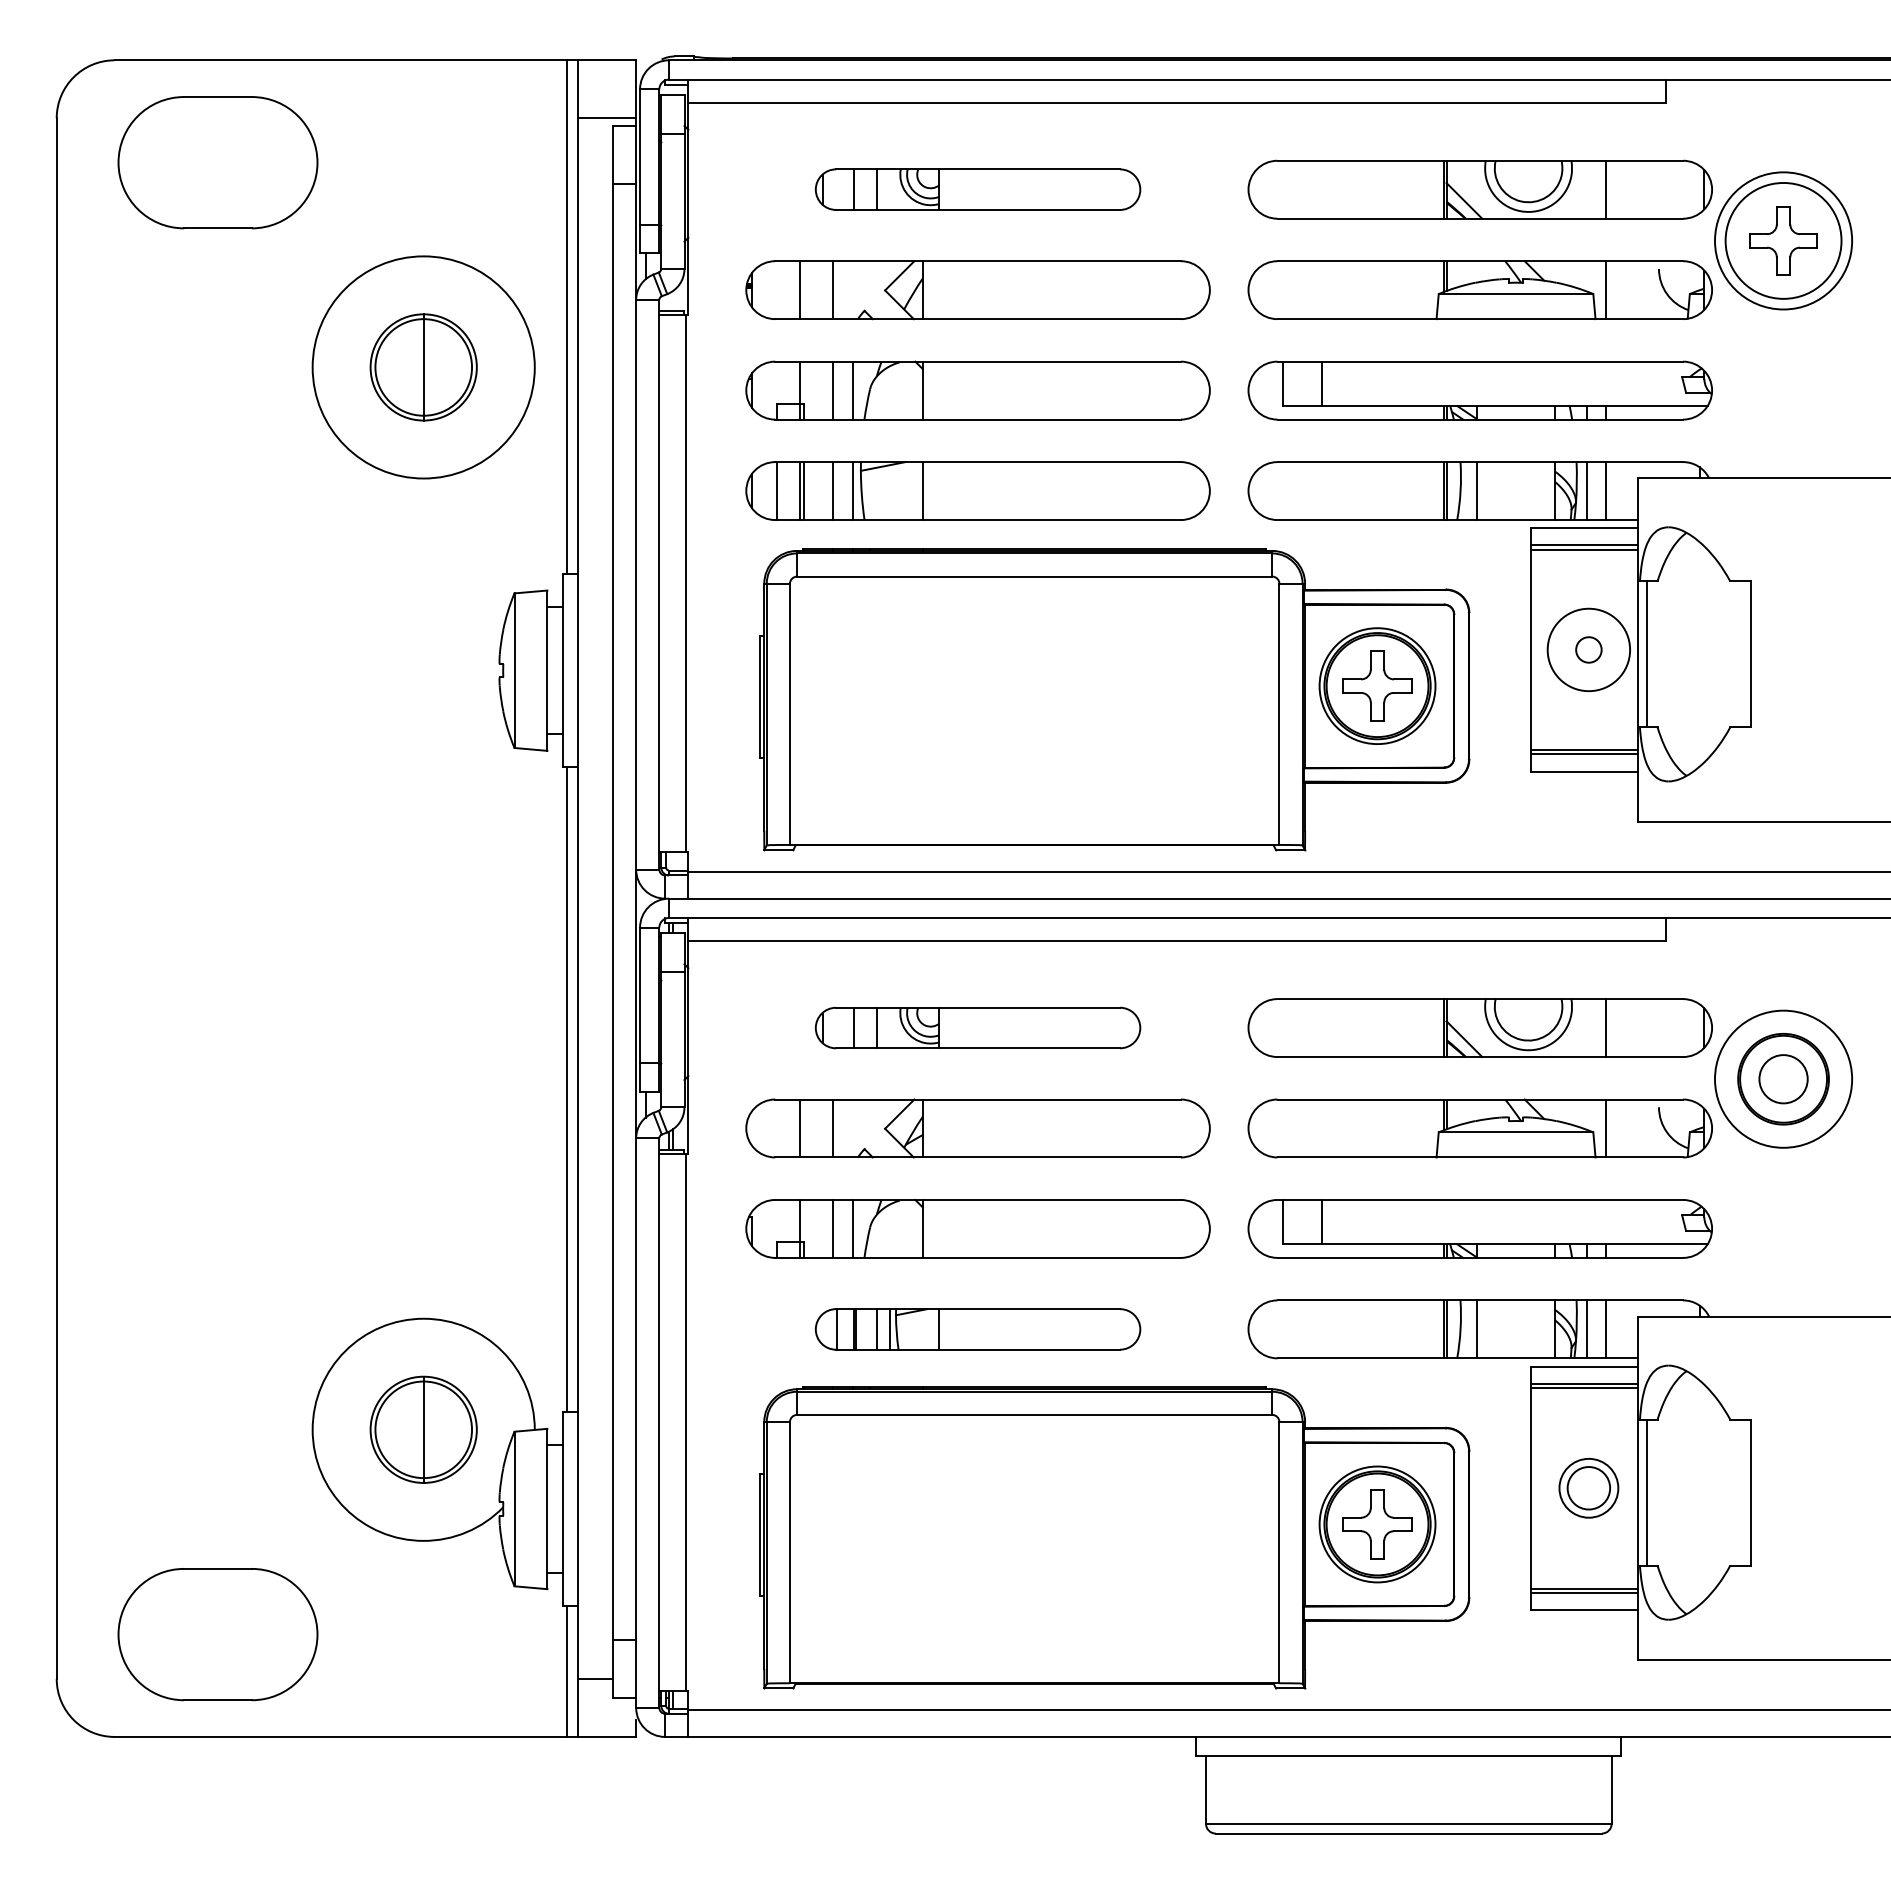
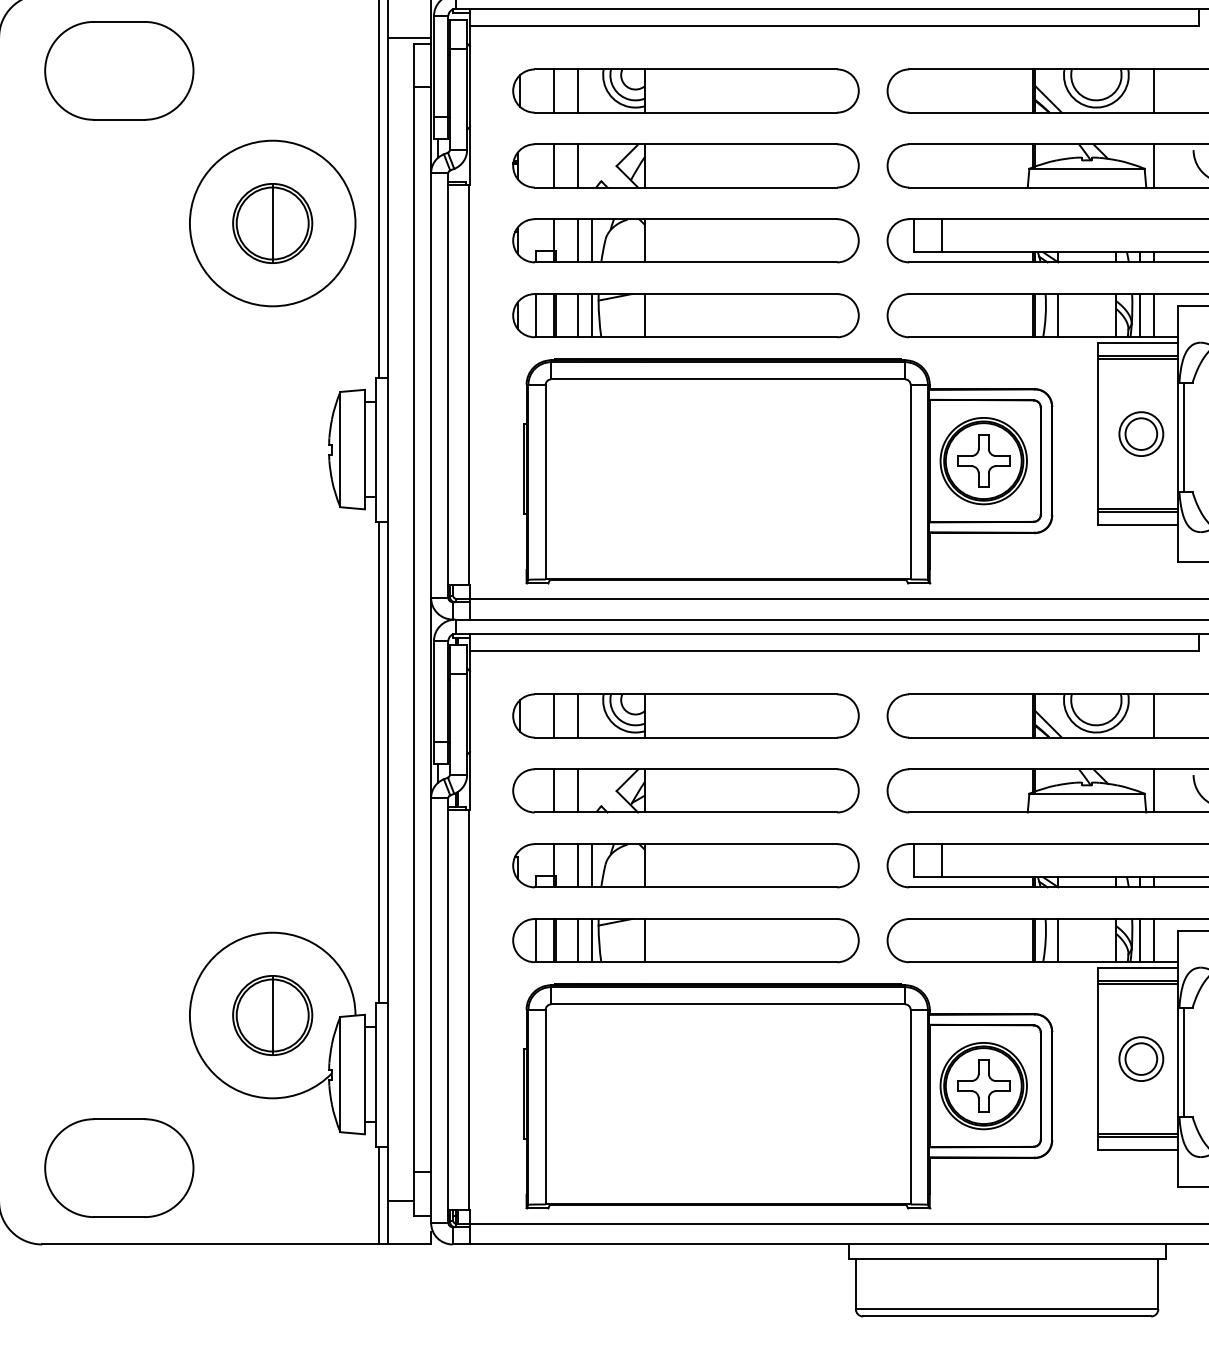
part: (977, 189) -> (685, 90), size x1.43
circle: (1588, 649) -> (1141, 433), size x0.71
circle: (1588, 649) -> (1141, 433), size x1.67
part: (977, 1027) -> (685, 715), size x1.43
part: (977, 1329) -> (685, 940), size x1.43

